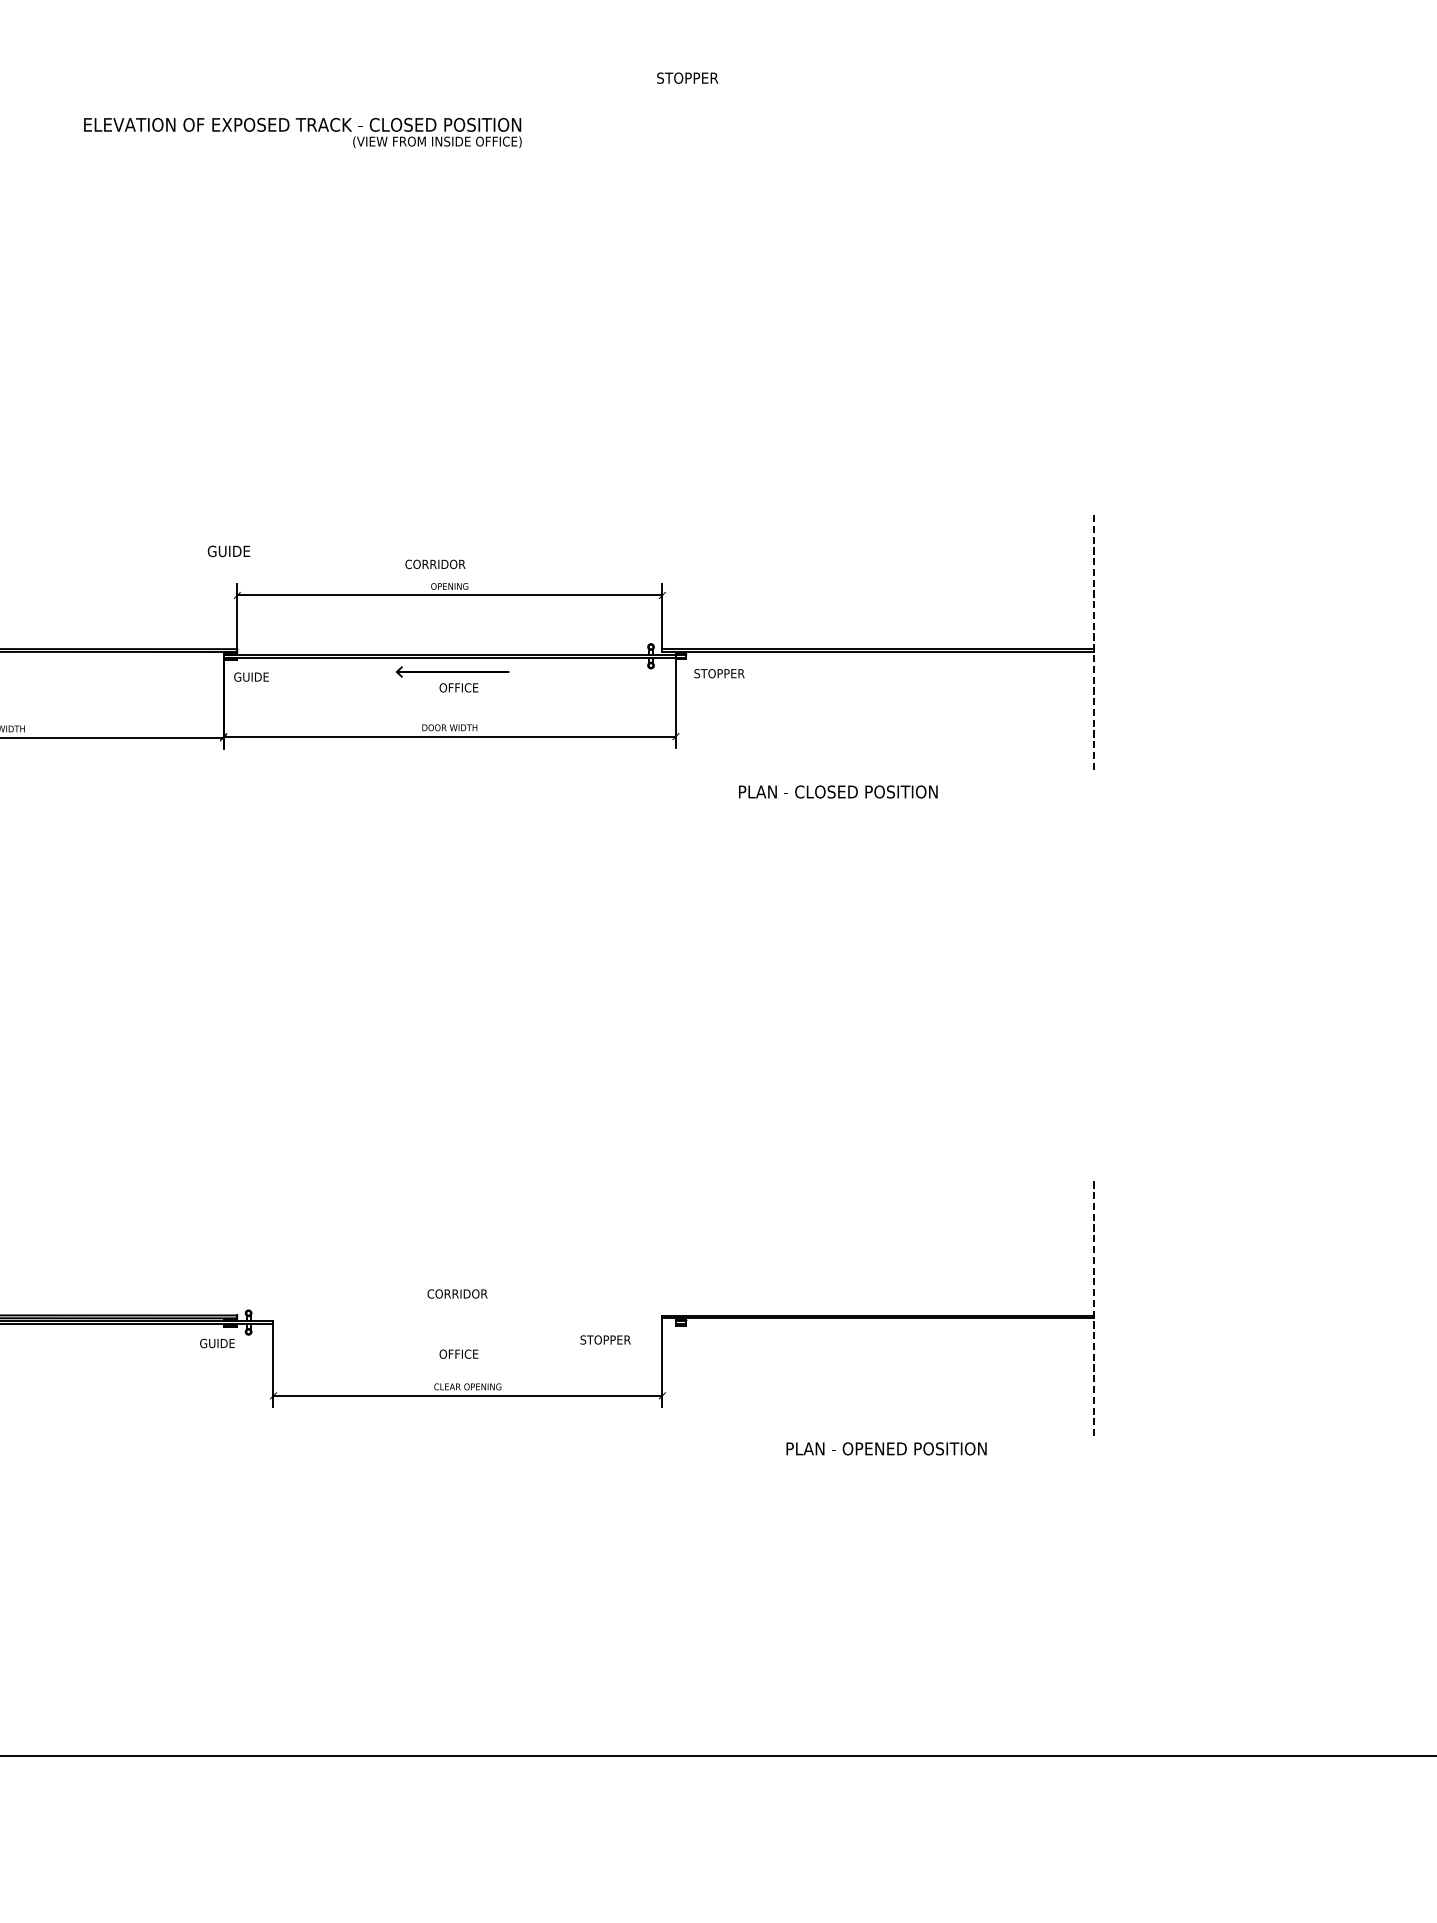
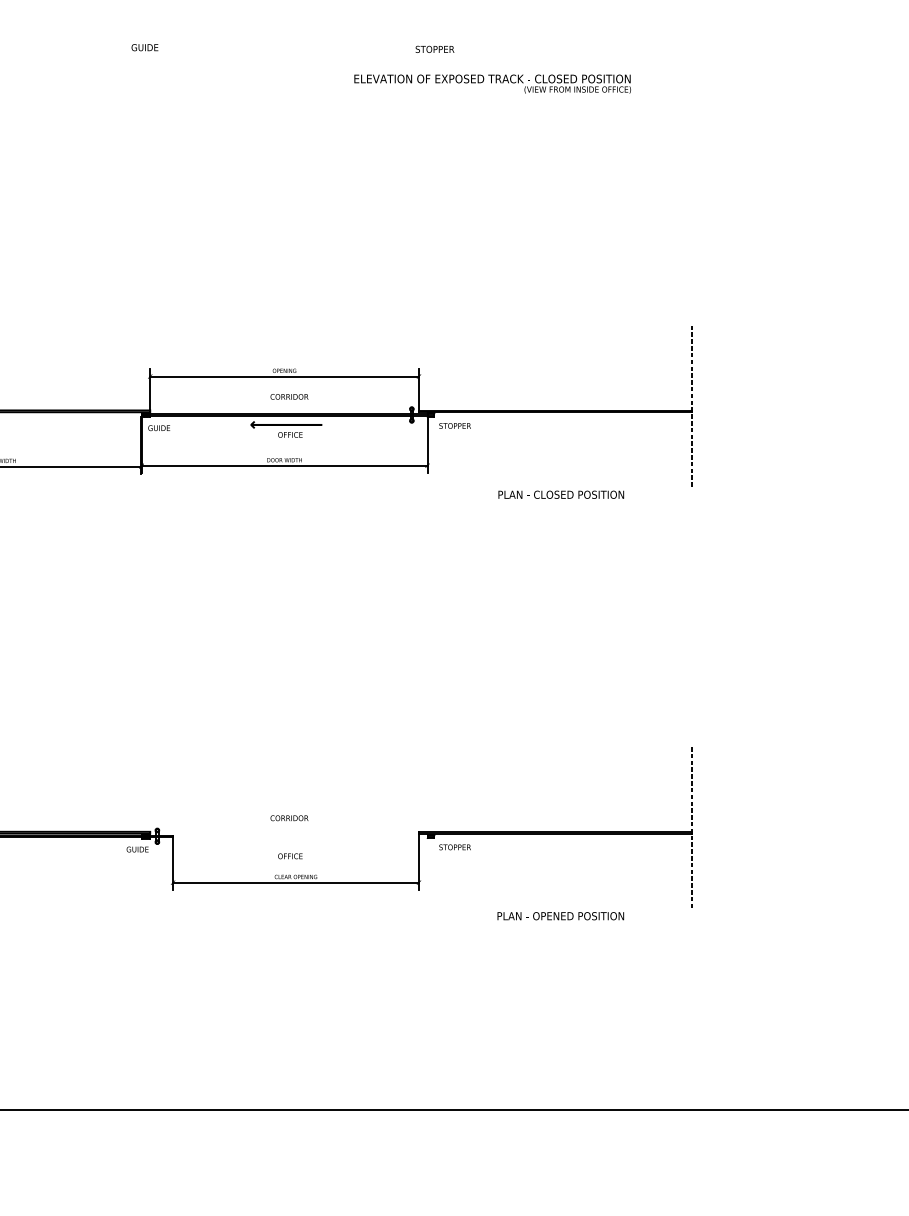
text: (302, 132) -> (492, 83), moved
text: (228, 551) -> (144, 47), moved
text: (435, 563) -> (289, 396), moved
text: (838, 791) -> (561, 494), moved
text: (604, 1340) -> (454, 847), moved

